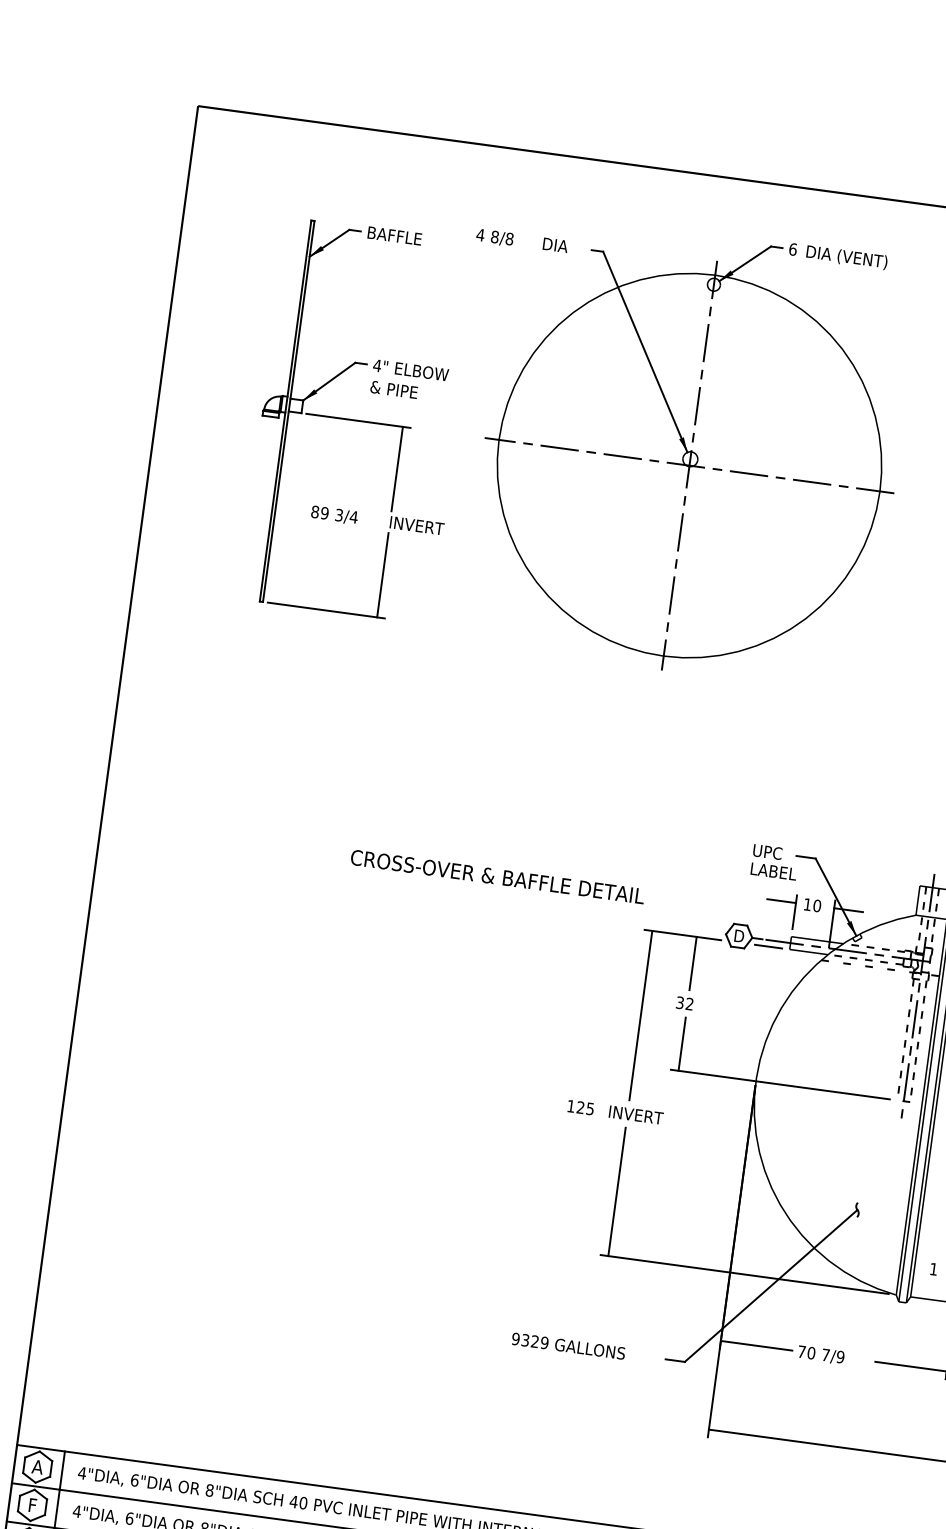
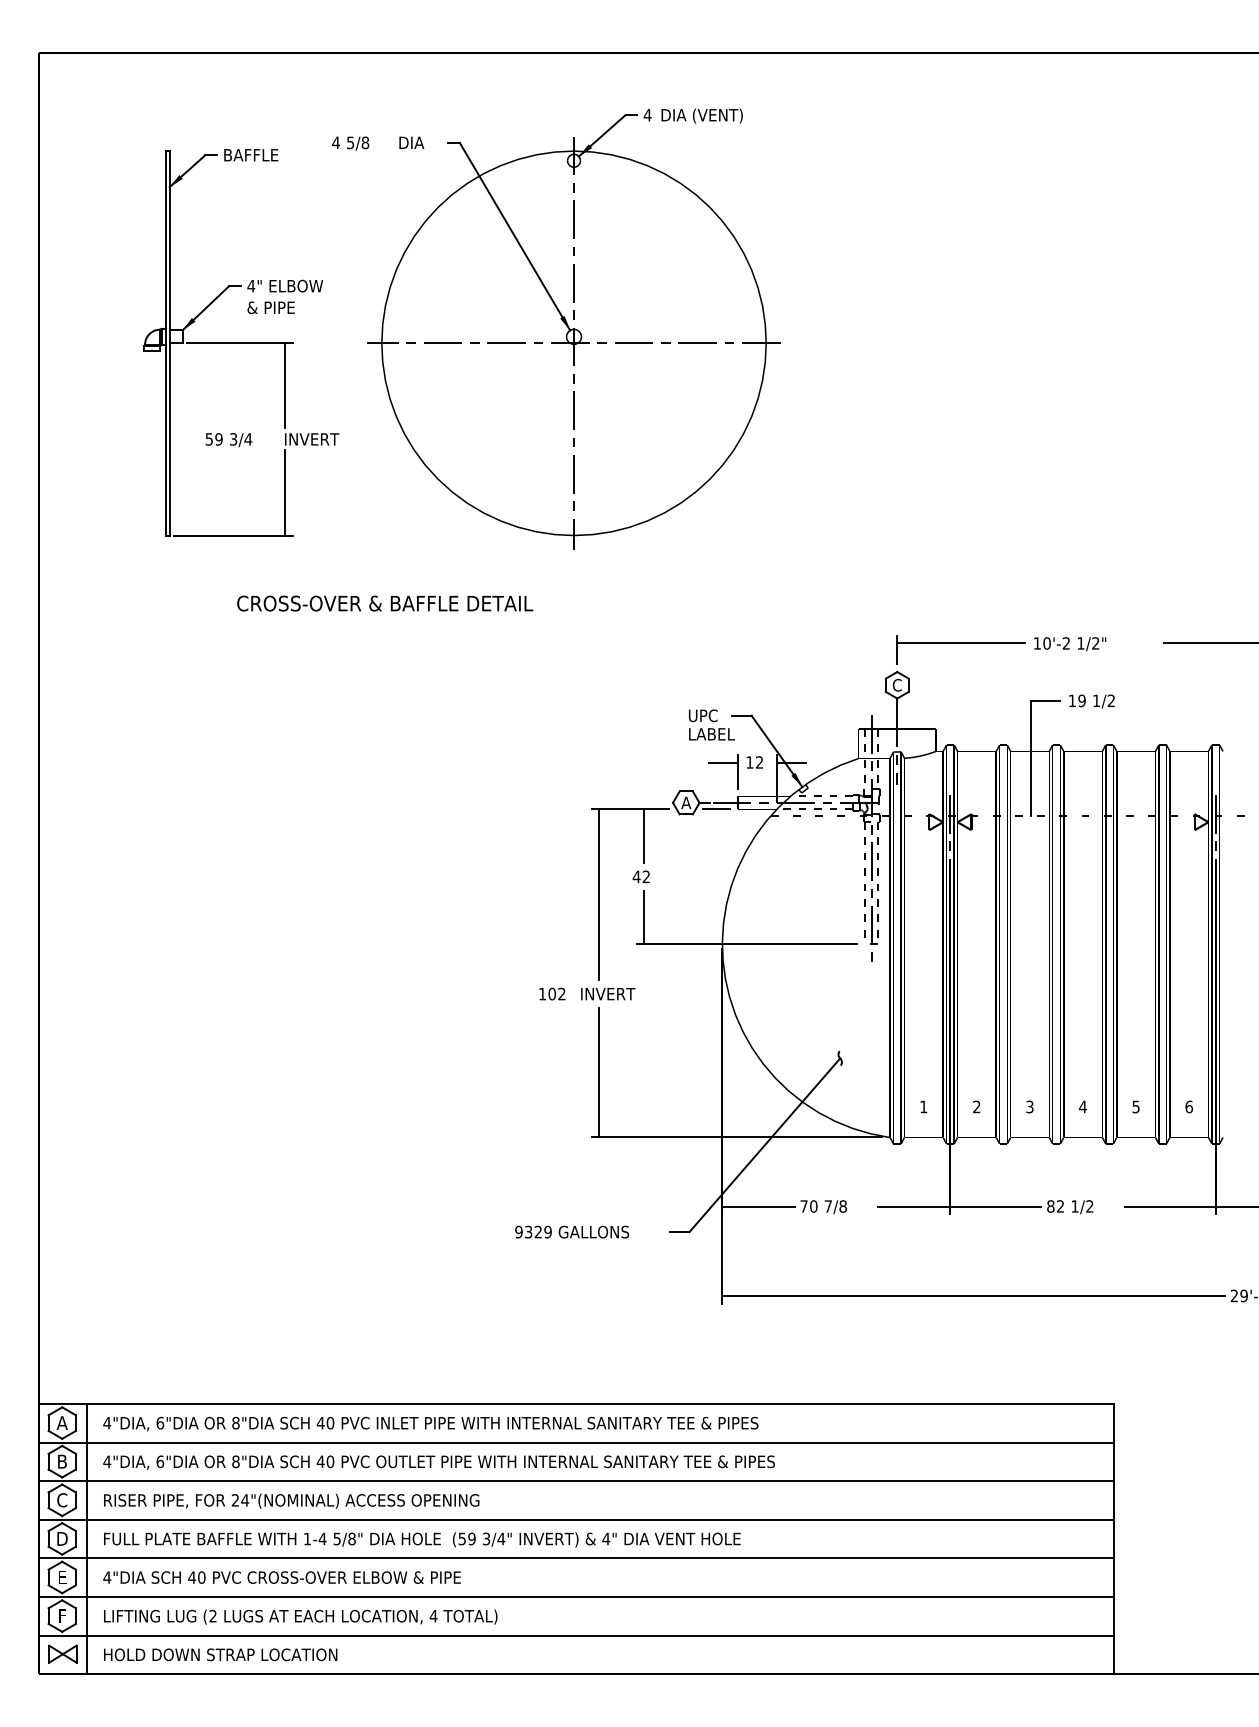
text: (494, 236) -> (350, 142), 8/8 -> 5/8
text: (792, 248) -> (647, 114), 6 -> 4
text: (315, 512) -> (209, 439), 89 -> 59
text: (498, 876) -> (385, 603), moved
text: (817, 905) -> (759, 762), 10 -> 12
text: (739, 935) -> (686, 802), D -> A
text: (679, 1002) -> (636, 876), 32 -> 42
text: (585, 1107) -> (556, 993), 125 -> 102
text: (839, 1357) -> (842, 1206), 7/9 -> 7/8
text: (32, 1505) -> (62, 1461), F -> B

